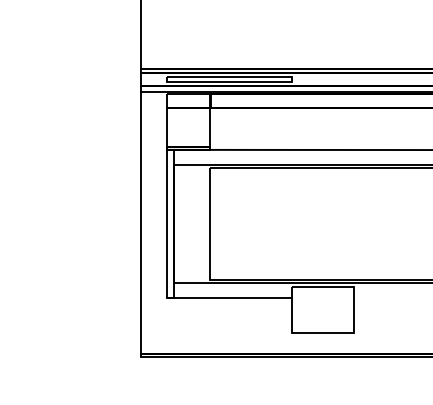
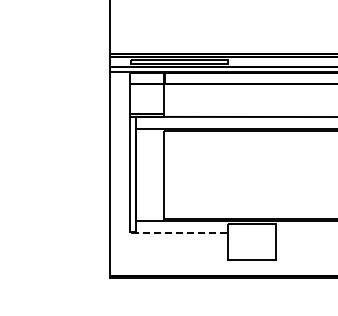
line: (231, 297) -> (180, 232), solid -> dashed

